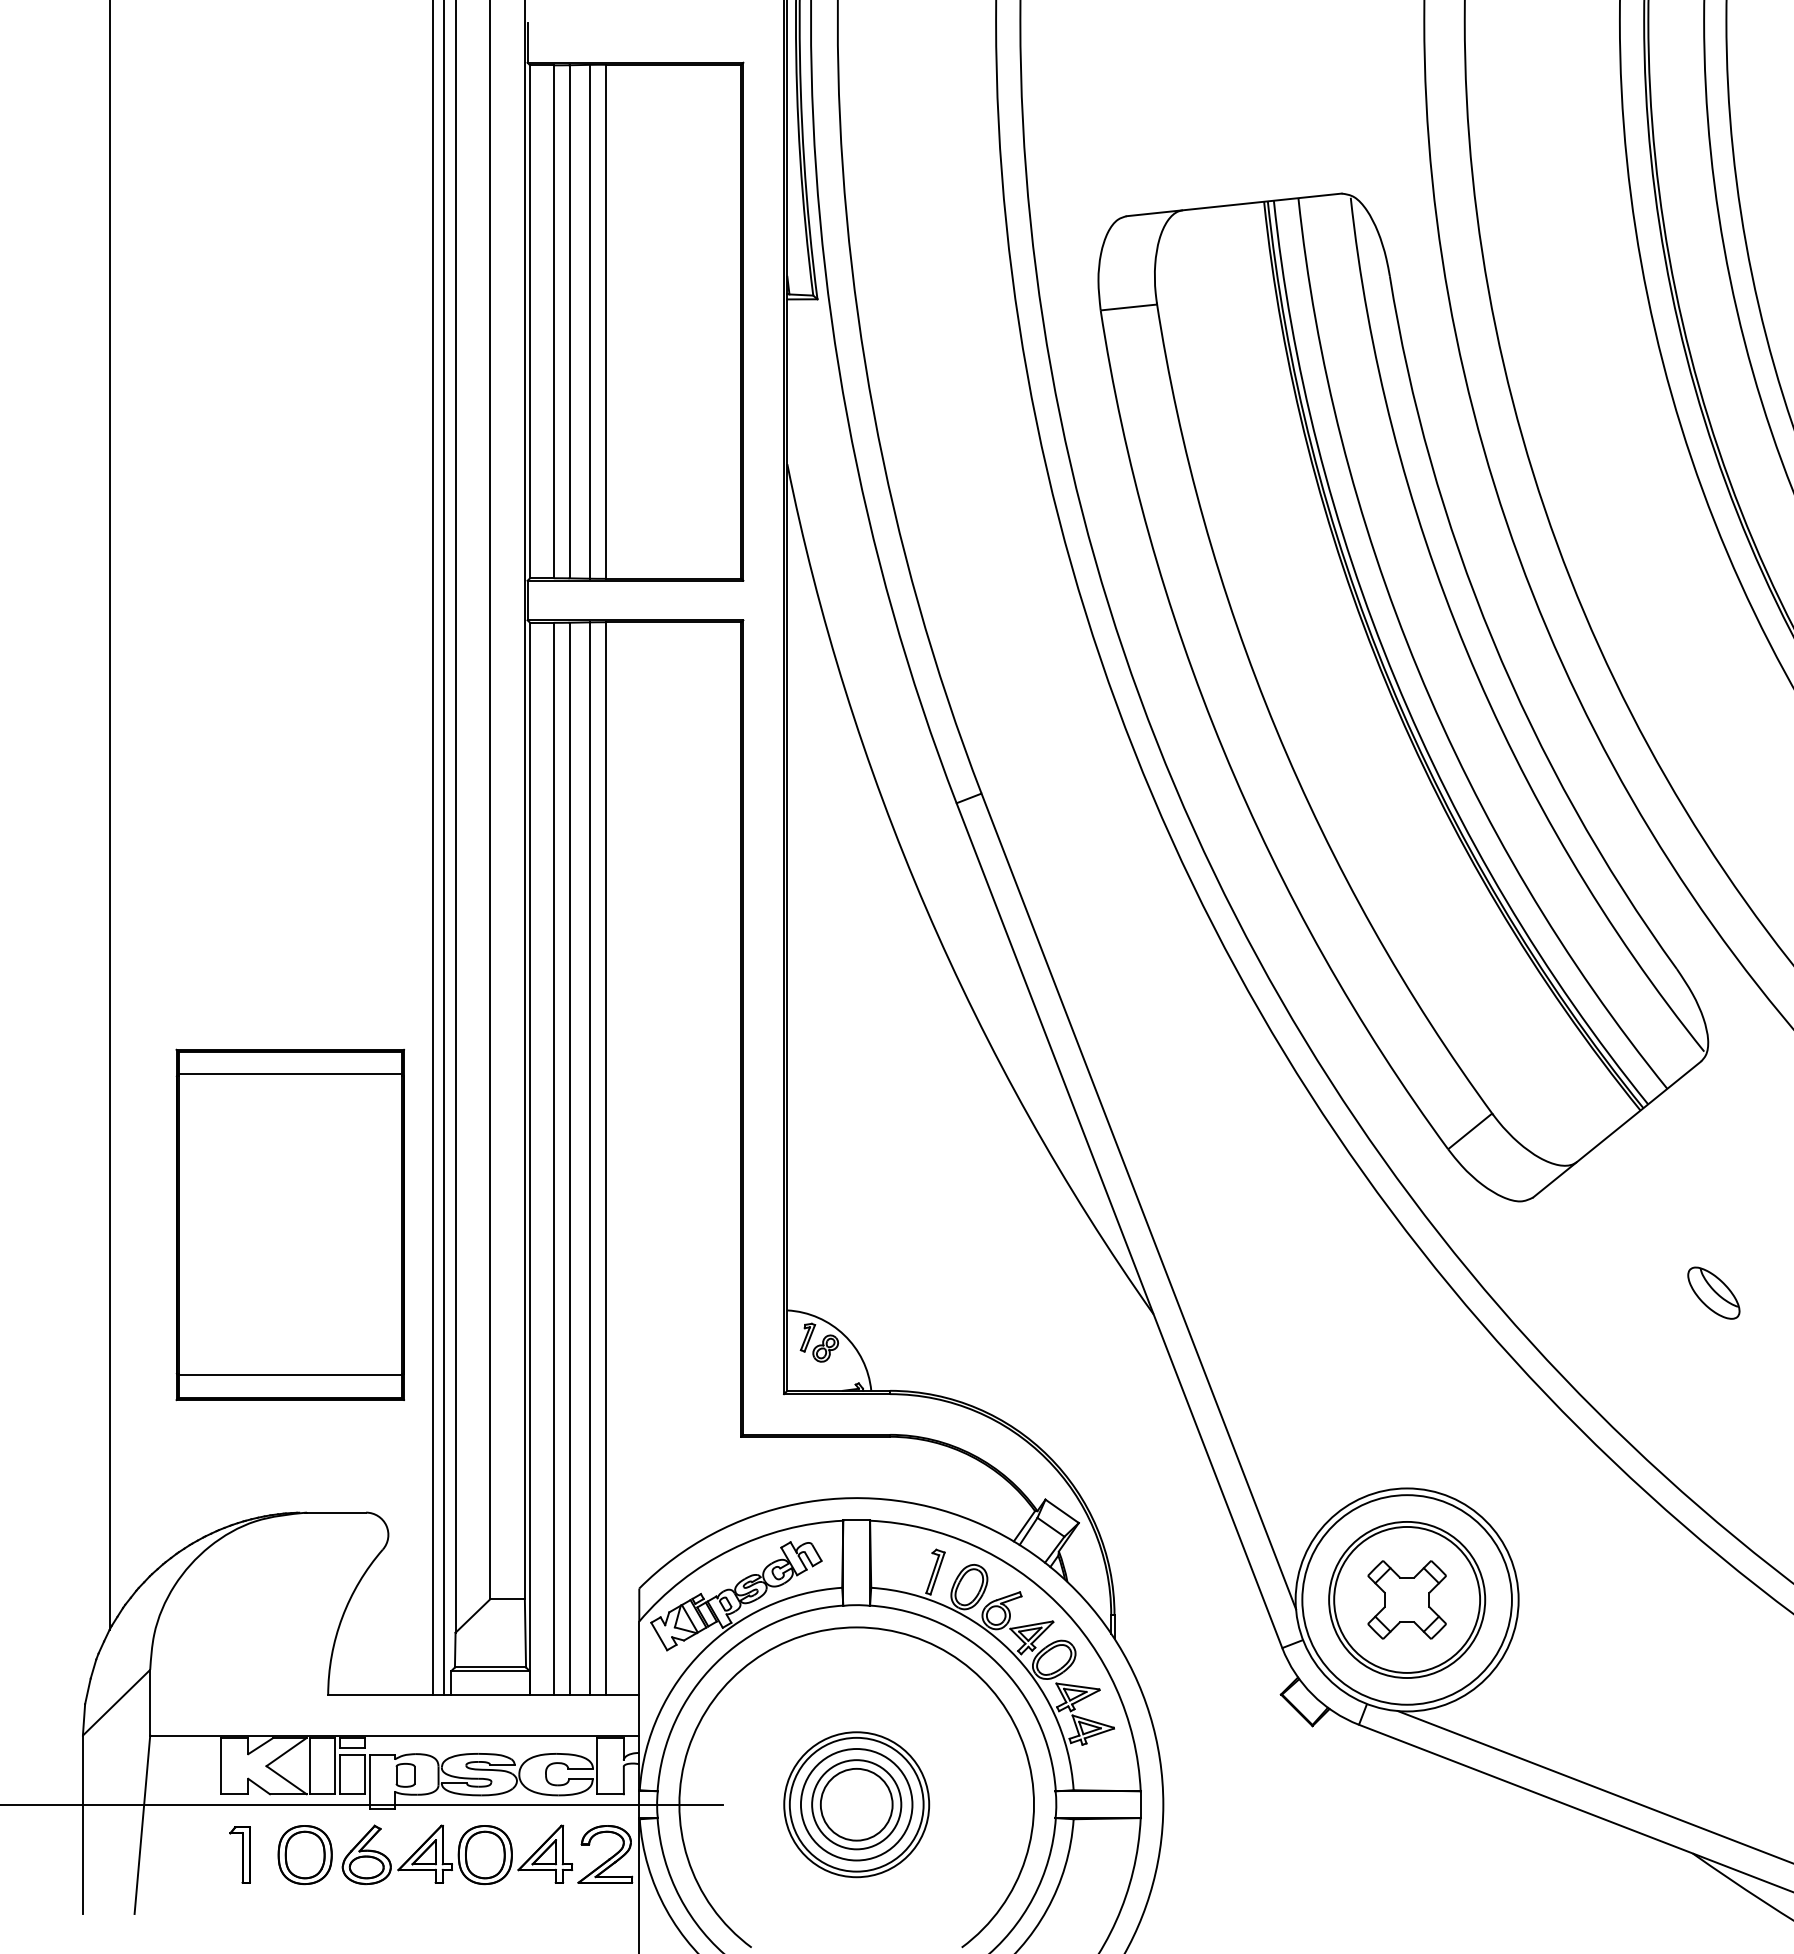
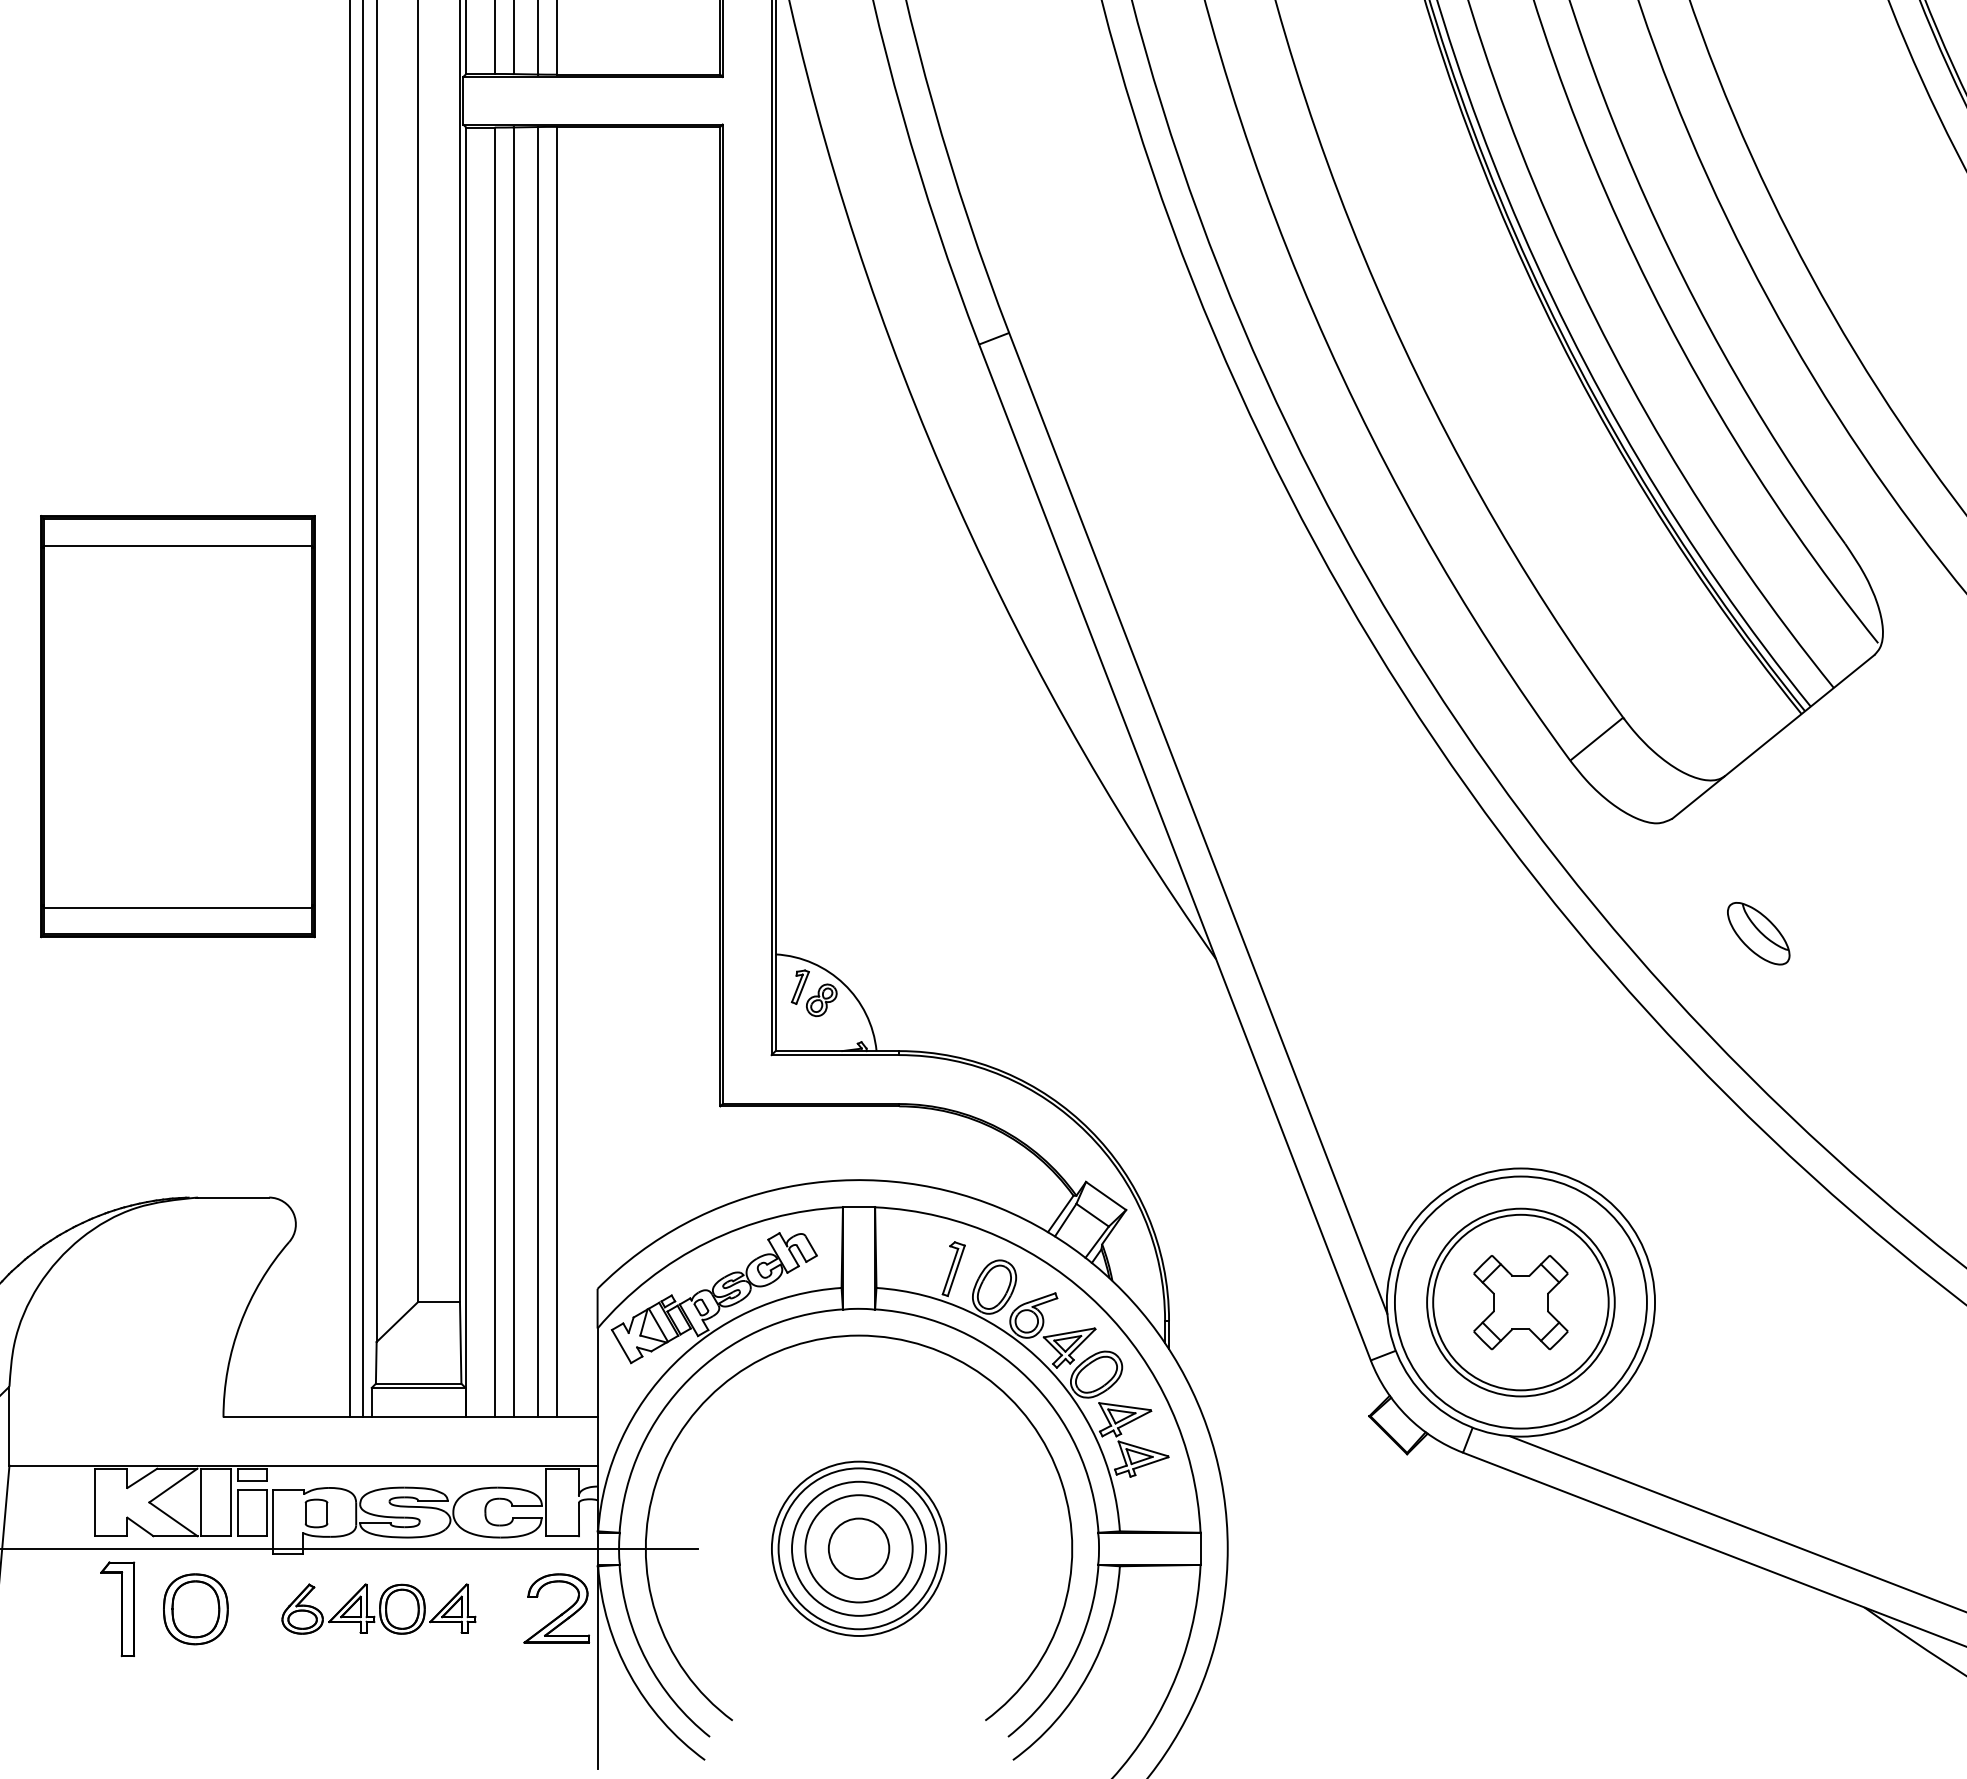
part: (289, 1224) -> (176, 726), moved
part: (1713, 1292) -> (1758, 932), moved
circle: (856, 1804) -> (858, 1548), size x0.7
part: (239, 1854) -> (116, 1608), size x1.4
part: (457, 1854) -> (378, 1608), size x0.7

